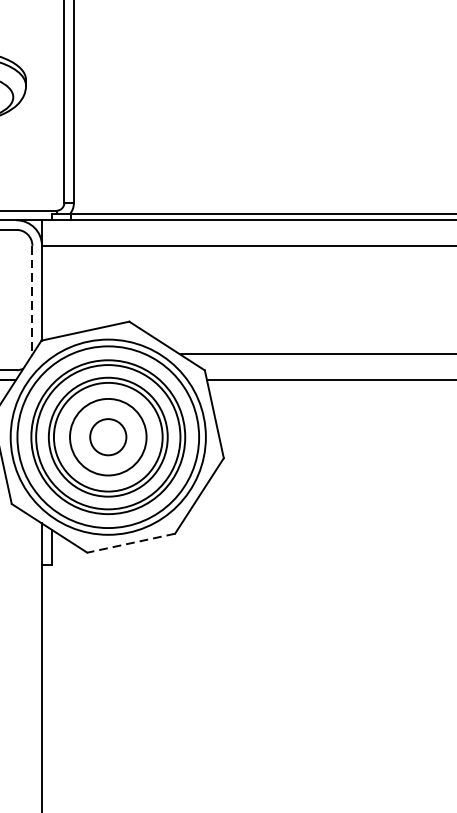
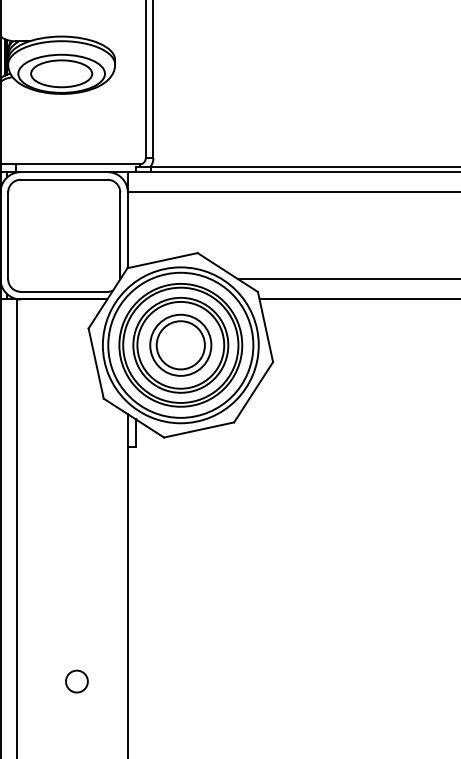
line: (32, 300) -> (120, 236), dashed -> solid
circle: (107, 437) -> (180, 345), size x1.67
line: (131, 542) -> (199, 429), dashed -> solid

